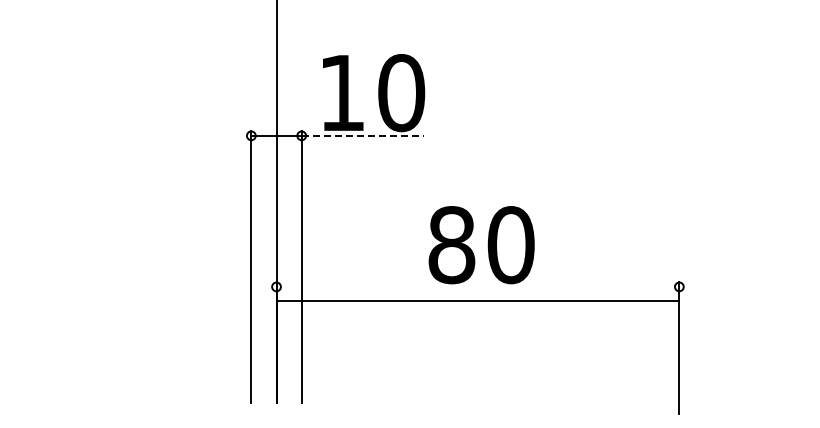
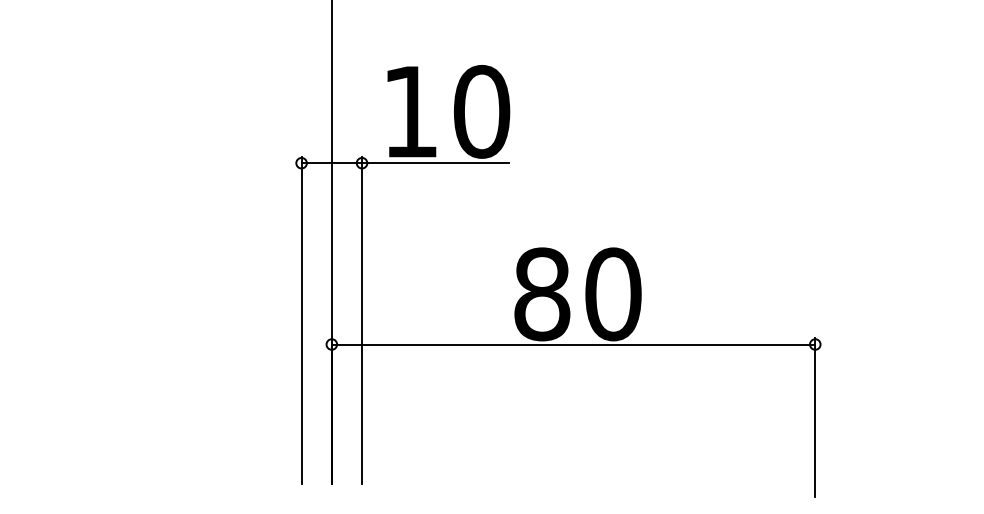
line: (363, 135) -> (436, 162), dashed -> solid
line: (477, 300) -> (573, 344), moved

